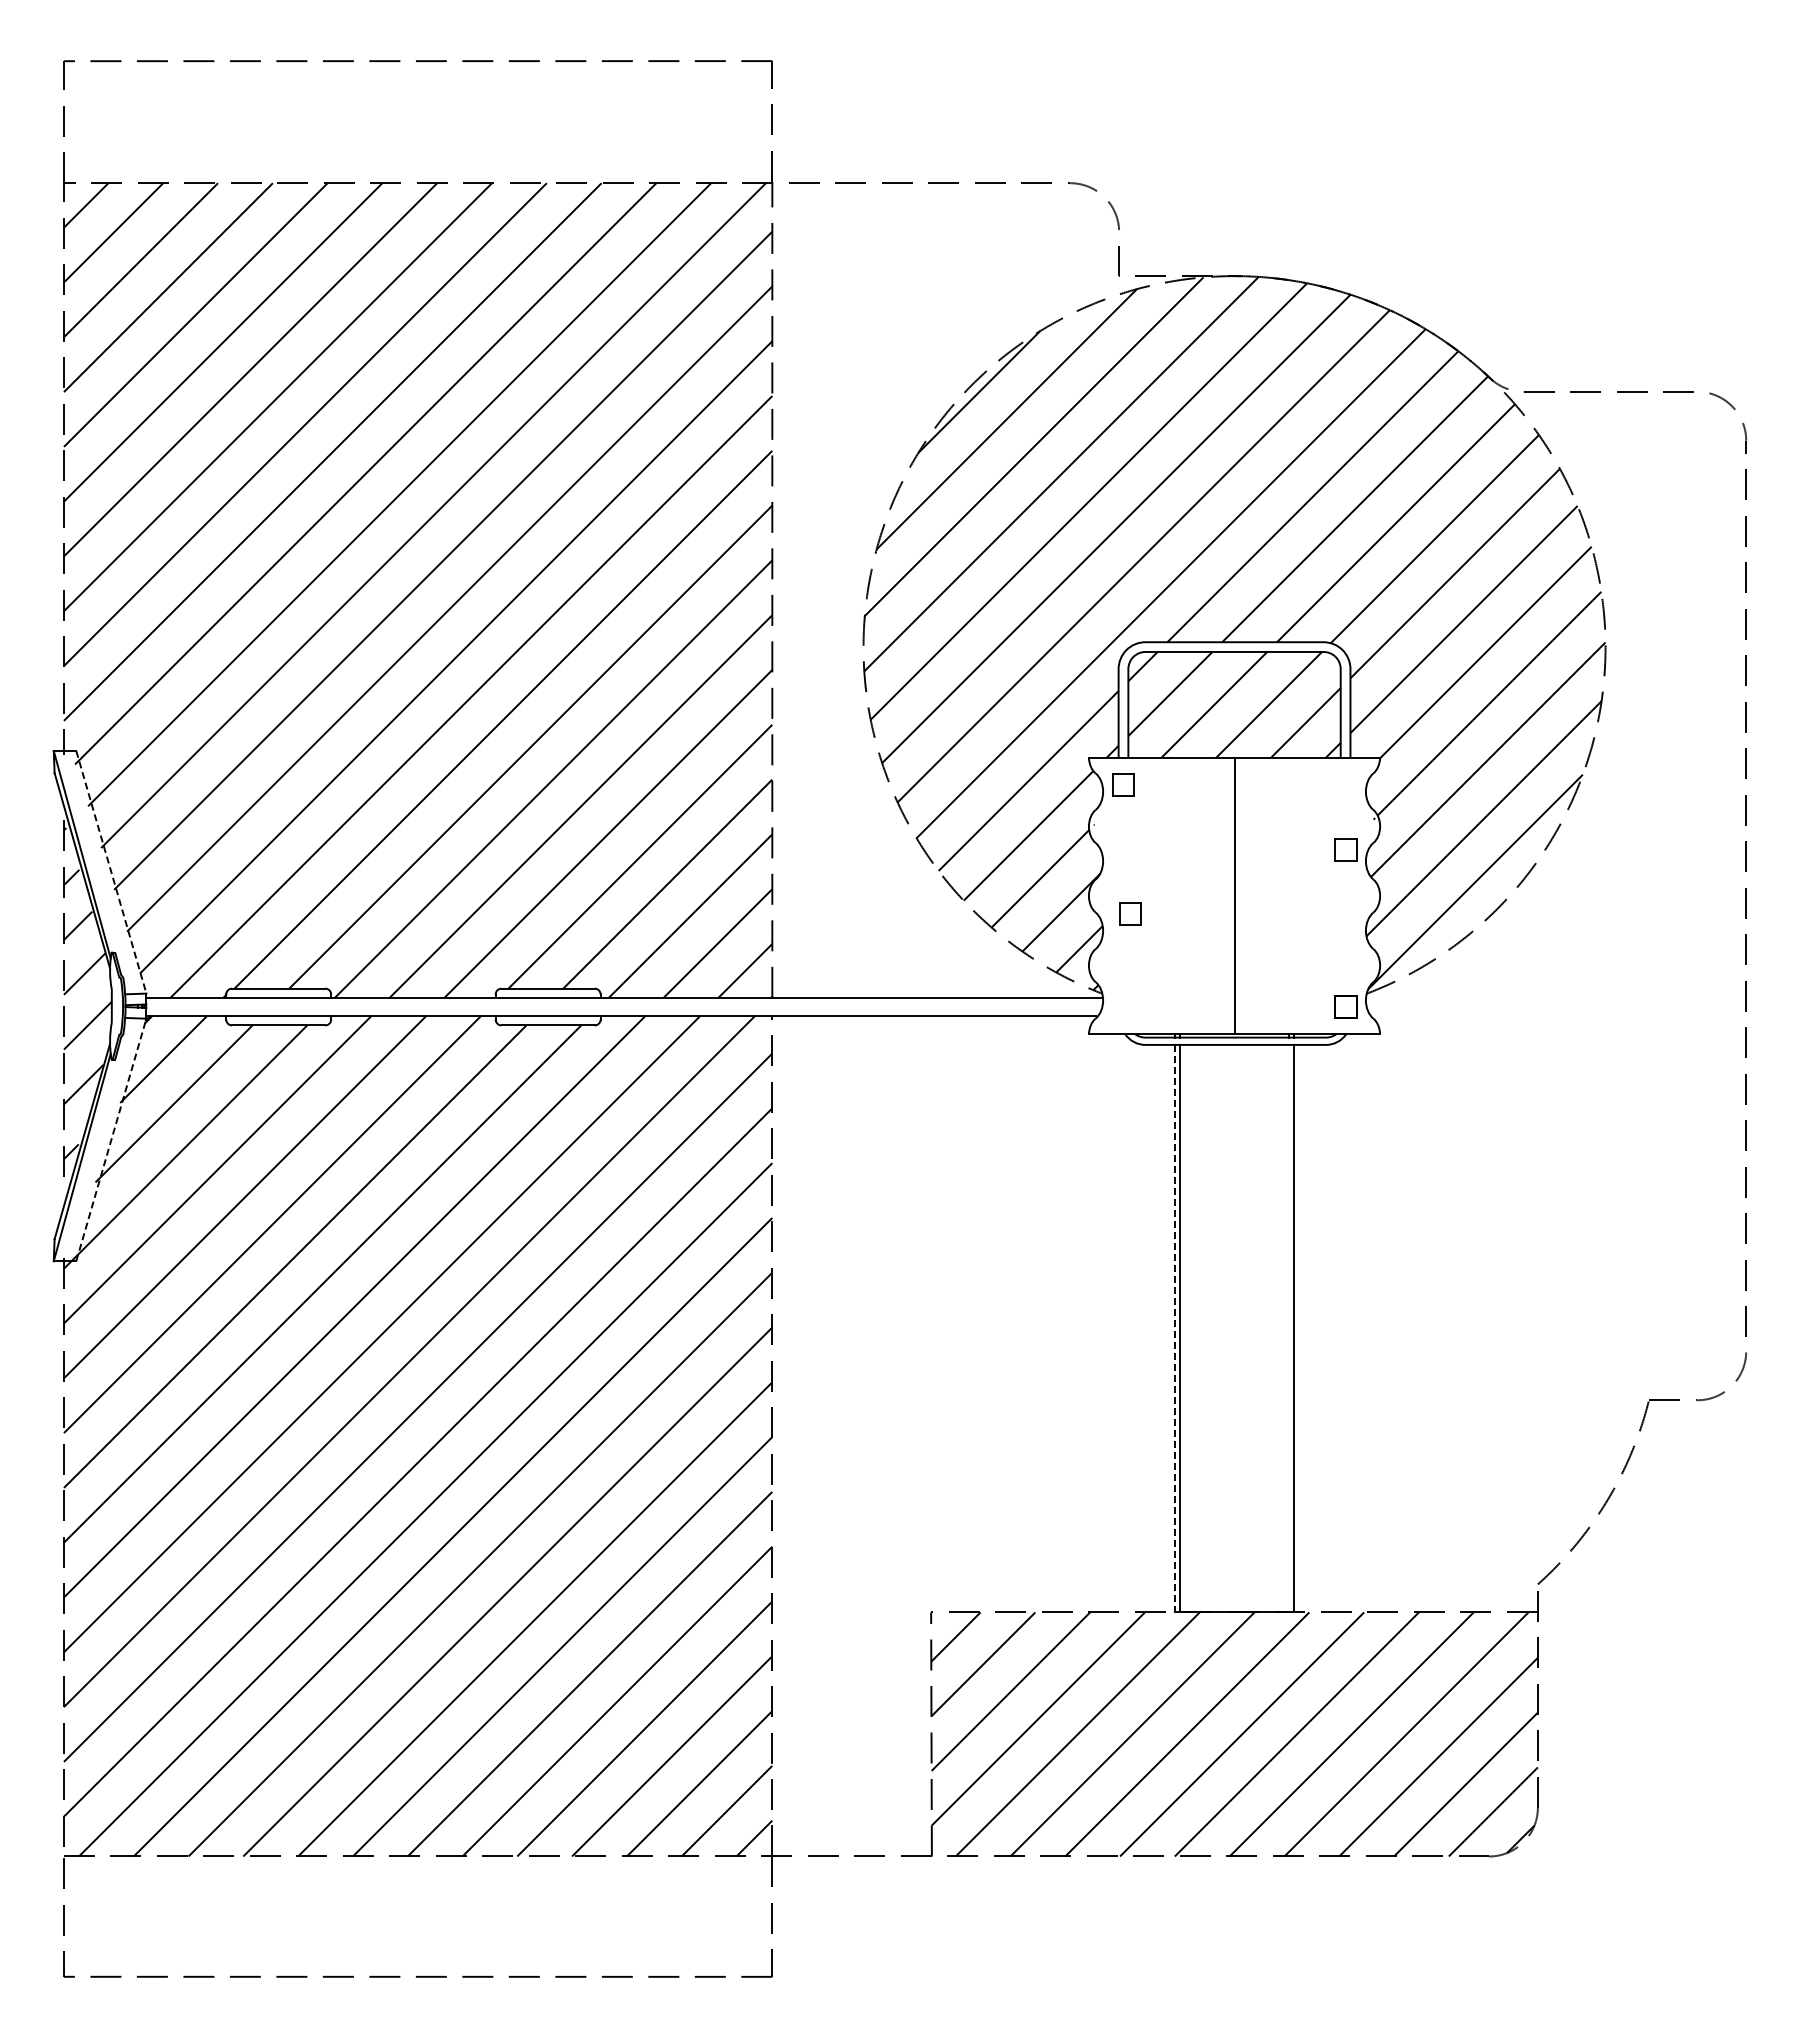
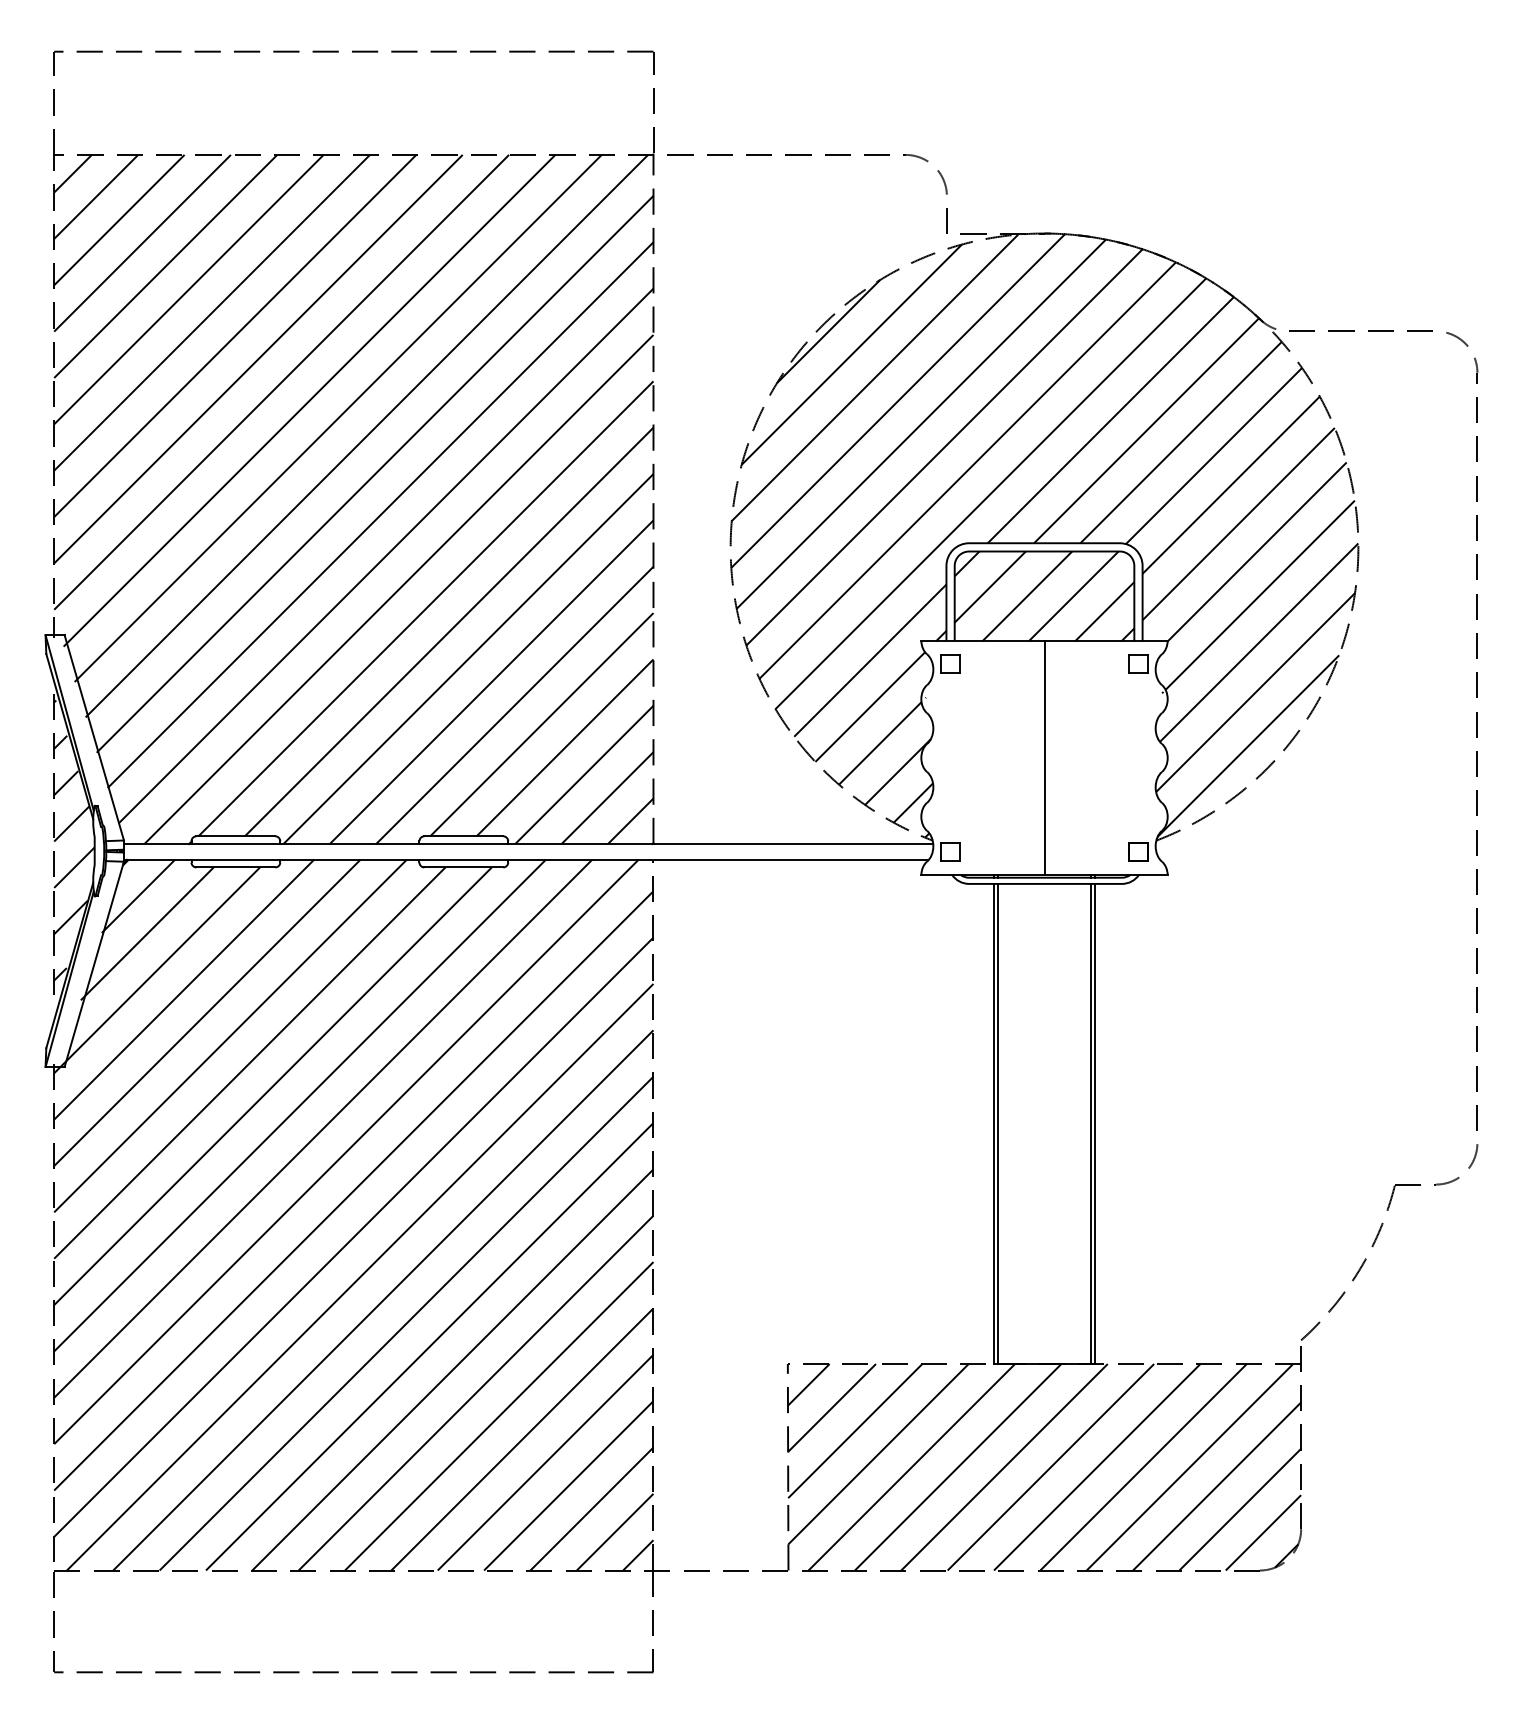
part: (1345, 849) -> (1138, 663), moved
line: (111, 872) -> (94, 738), dashed -> solid
part: (1130, 913) -> (950, 851), moved
line: (111, 1139) -> (94, 963), dashed -> solid
line: (1175, 1328) -> (994, 1123), dashed -> solid
line: (1289, 1328) -> (1091, 1123), added

